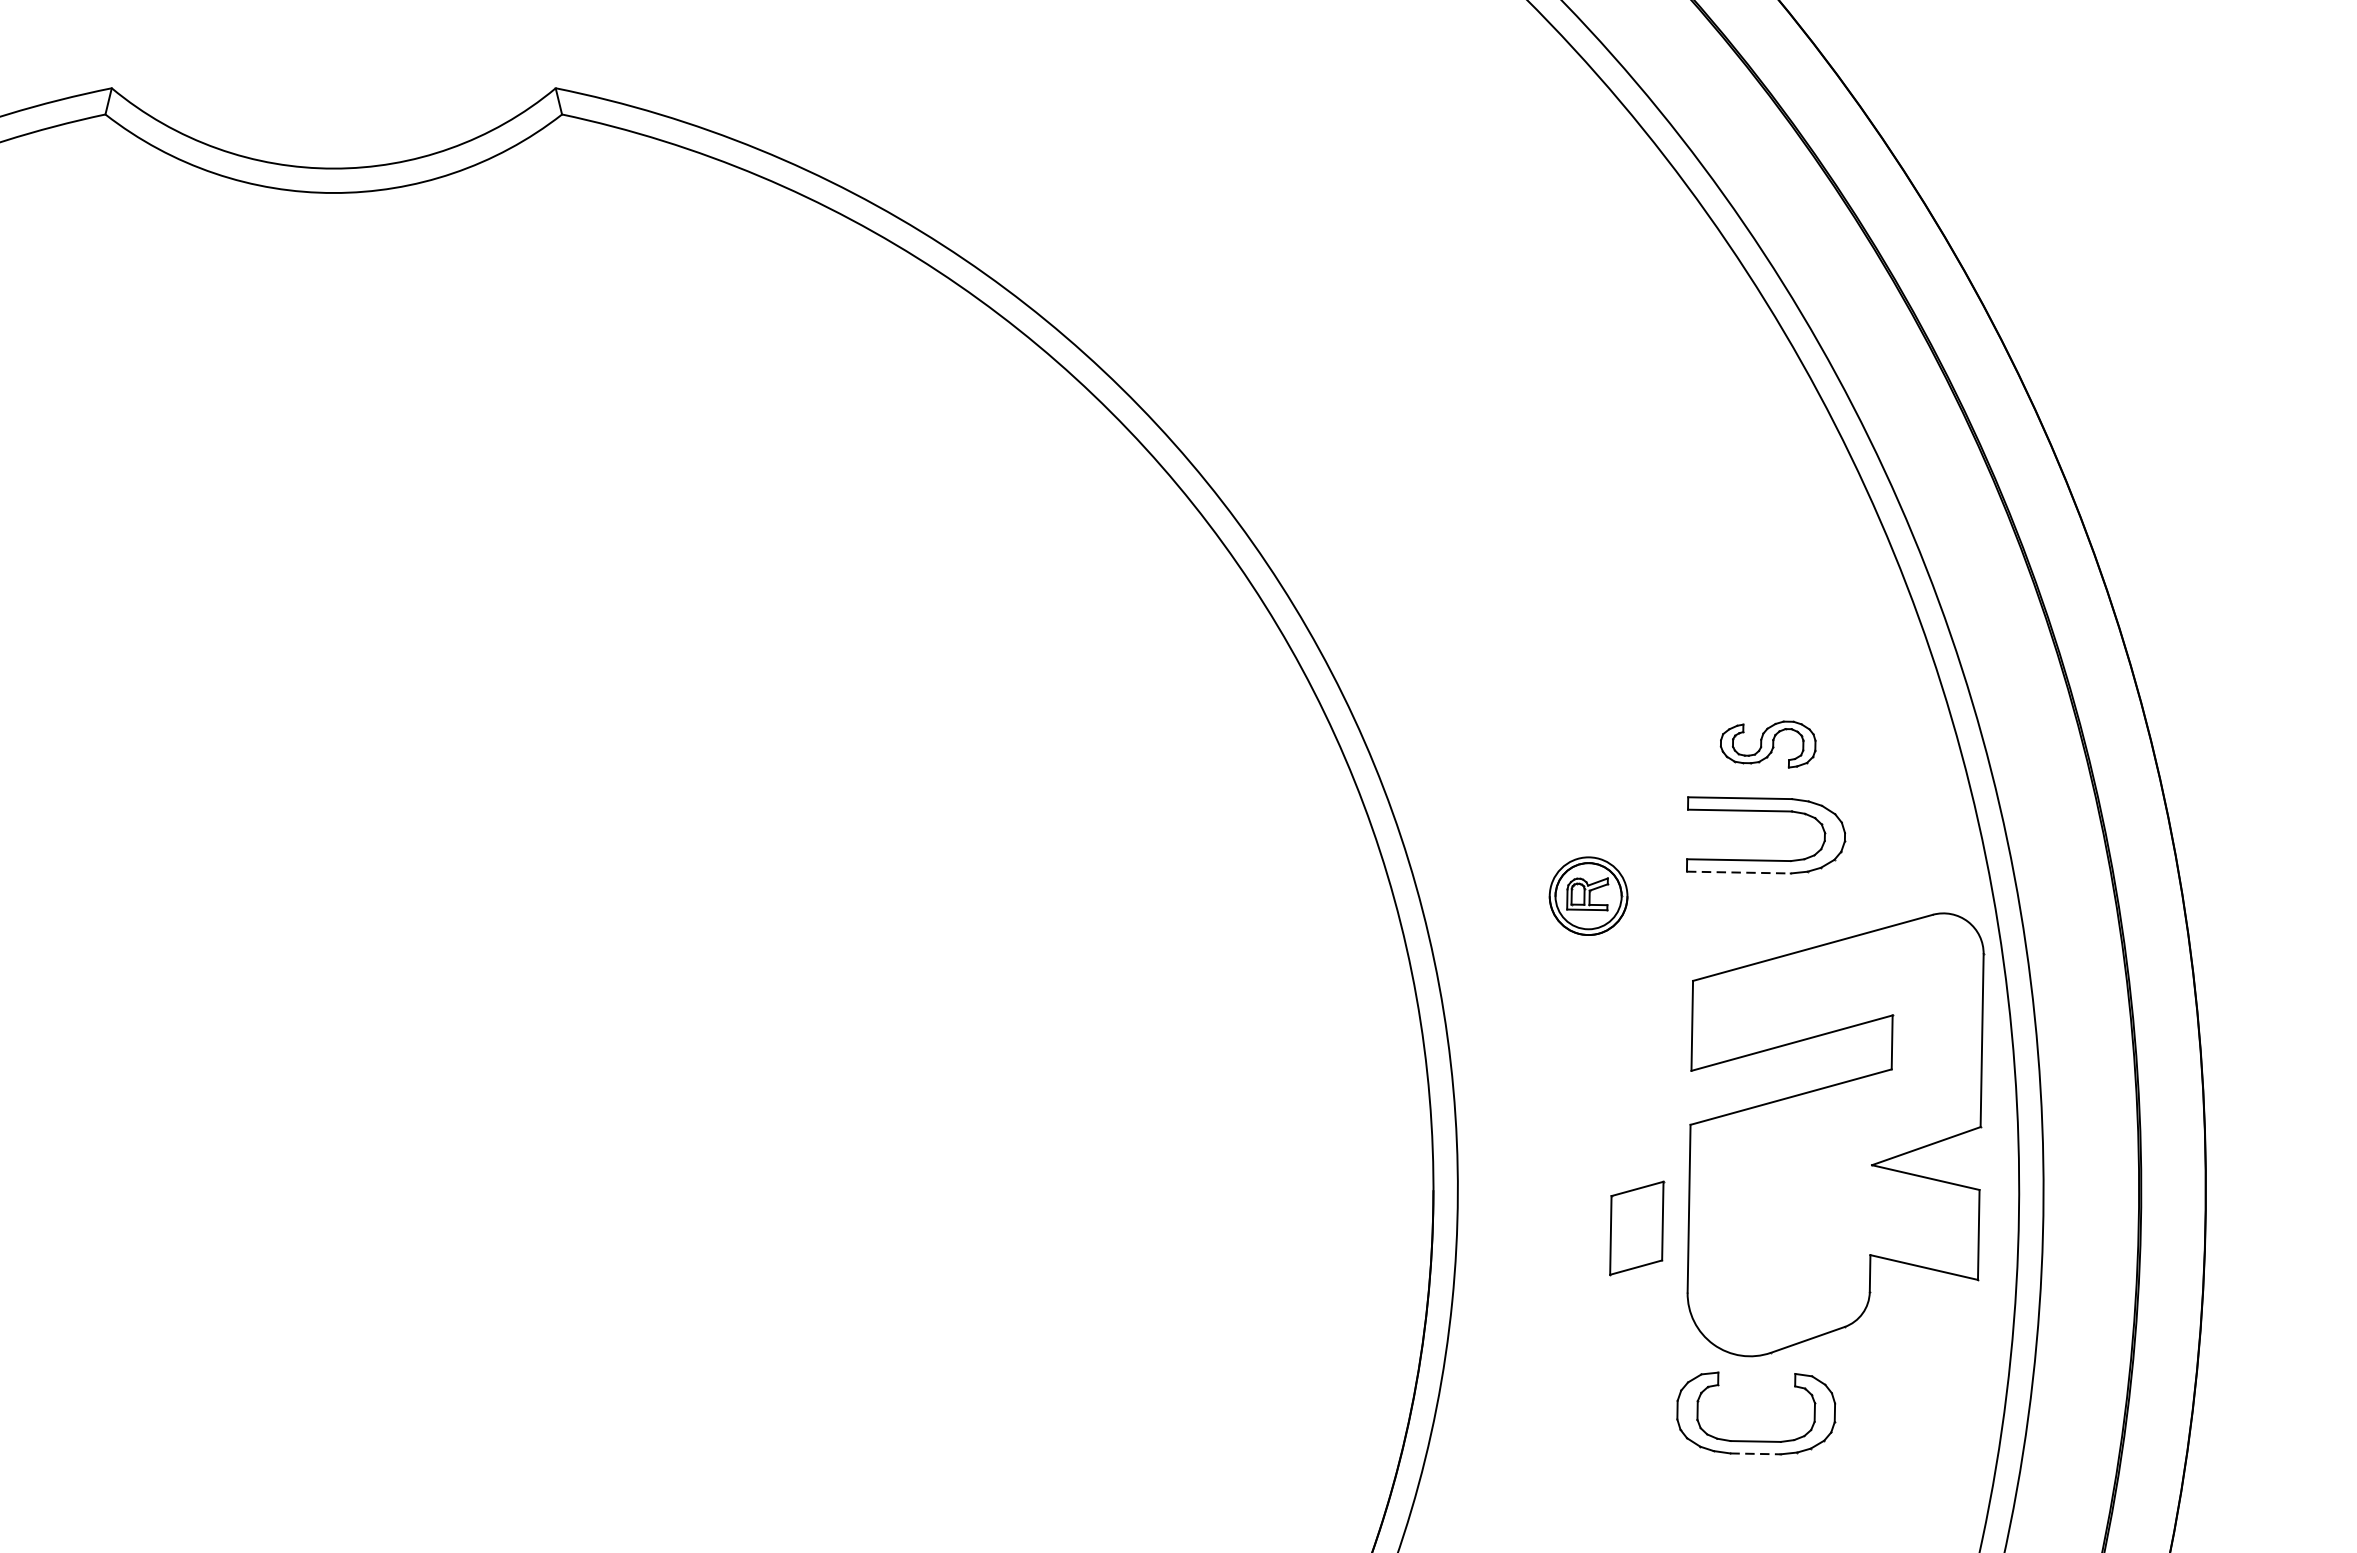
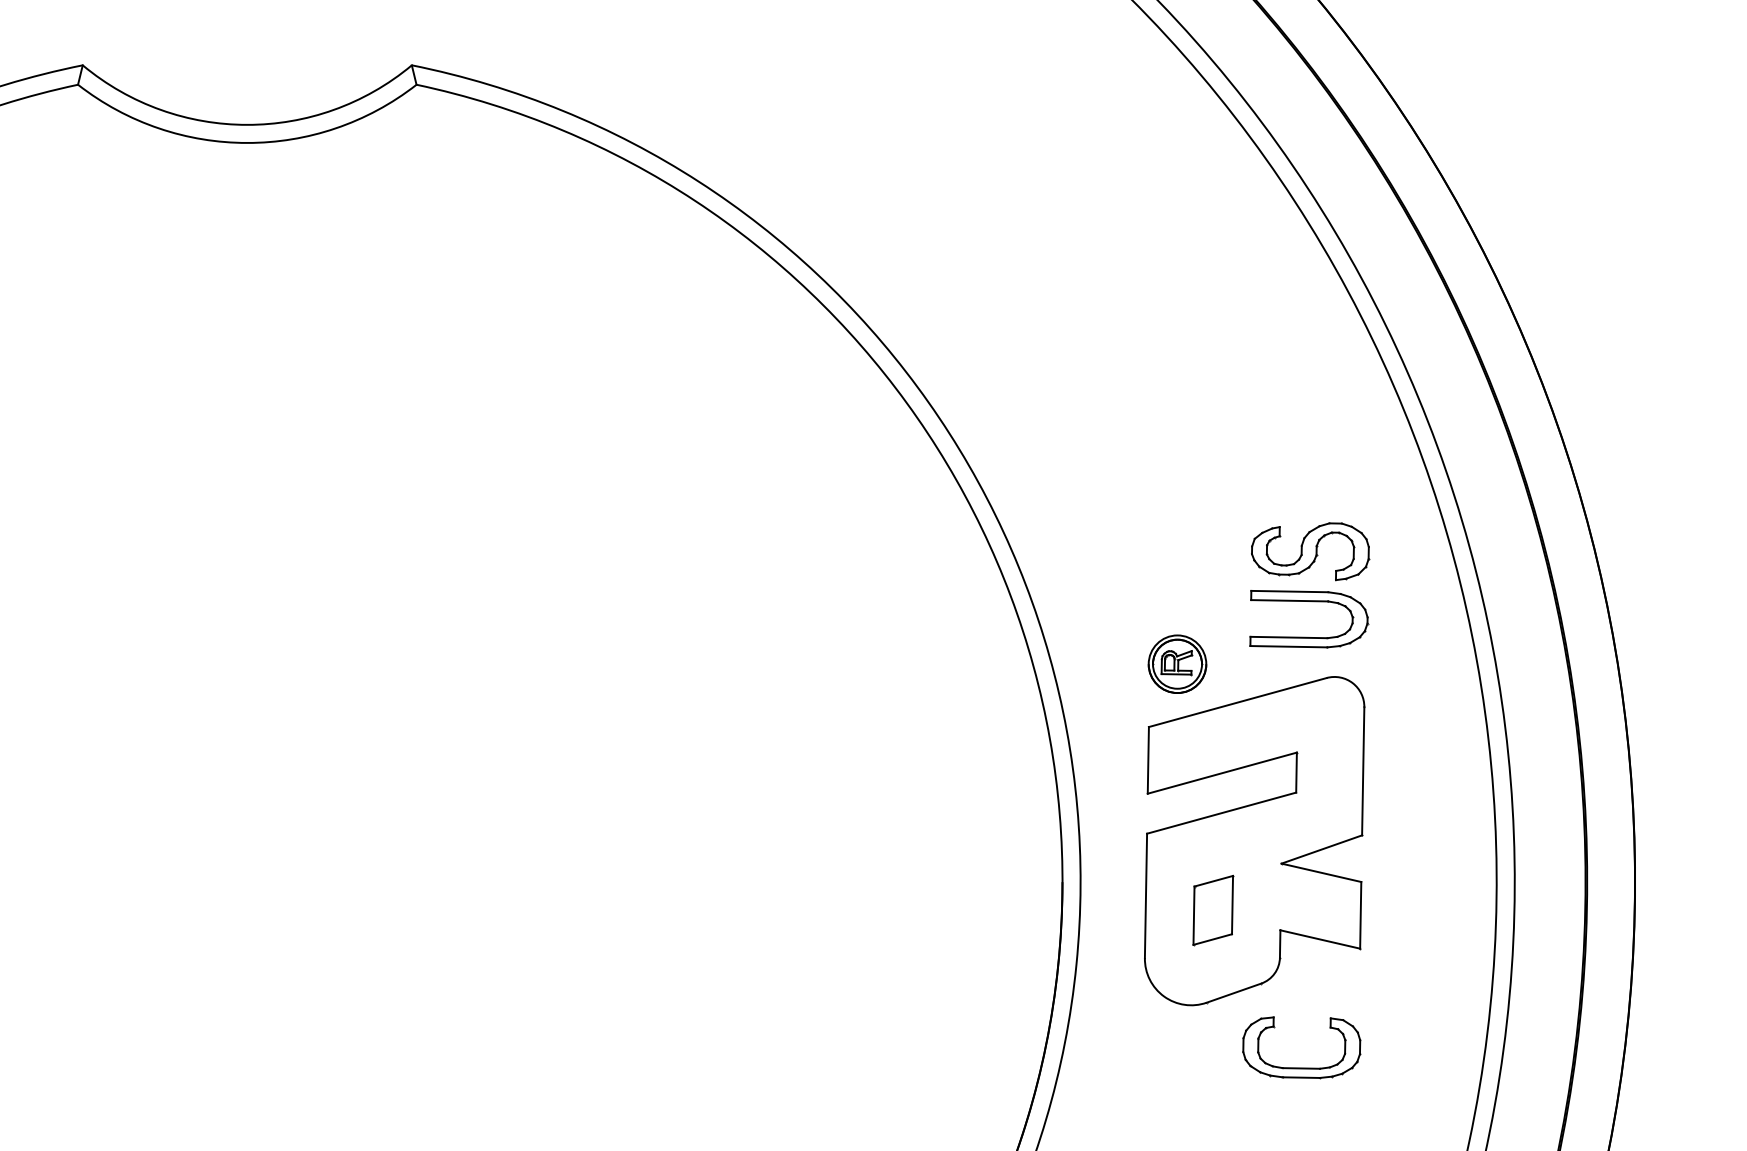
part: (1768, 744) -> (1310, 551), size x1.67
line: (1739, 872) -> (1289, 646), dashed -> solid
part: (1835, 1135) -> (1254, 841), moved
line: (1755, 1453) -> (1301, 1077), dashed -> solid

